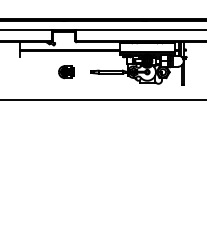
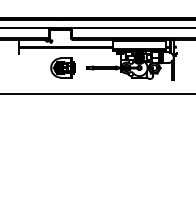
part: (65, 71) -> (62, 67), size x1.67

